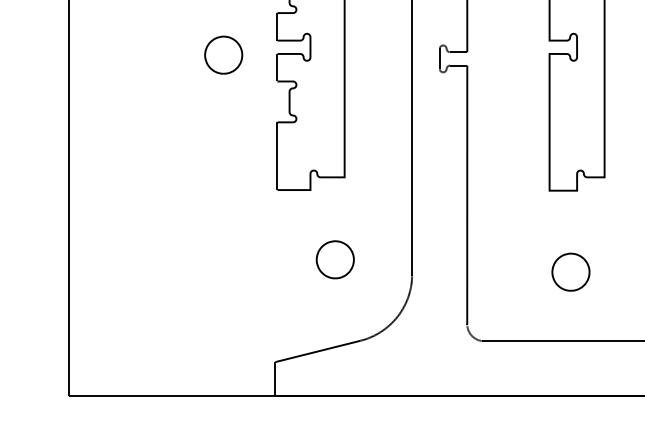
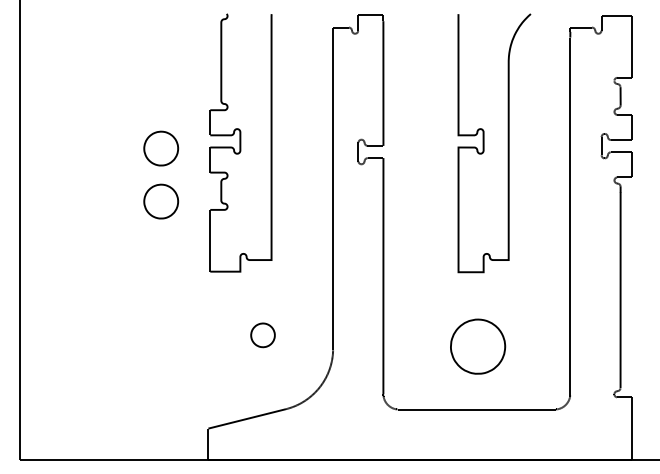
part: (224, 113) -> (161, 201), added
part: (334, 260) -> (262, 335), size x0.7
part: (570, 272) -> (477, 346), size x1.6

